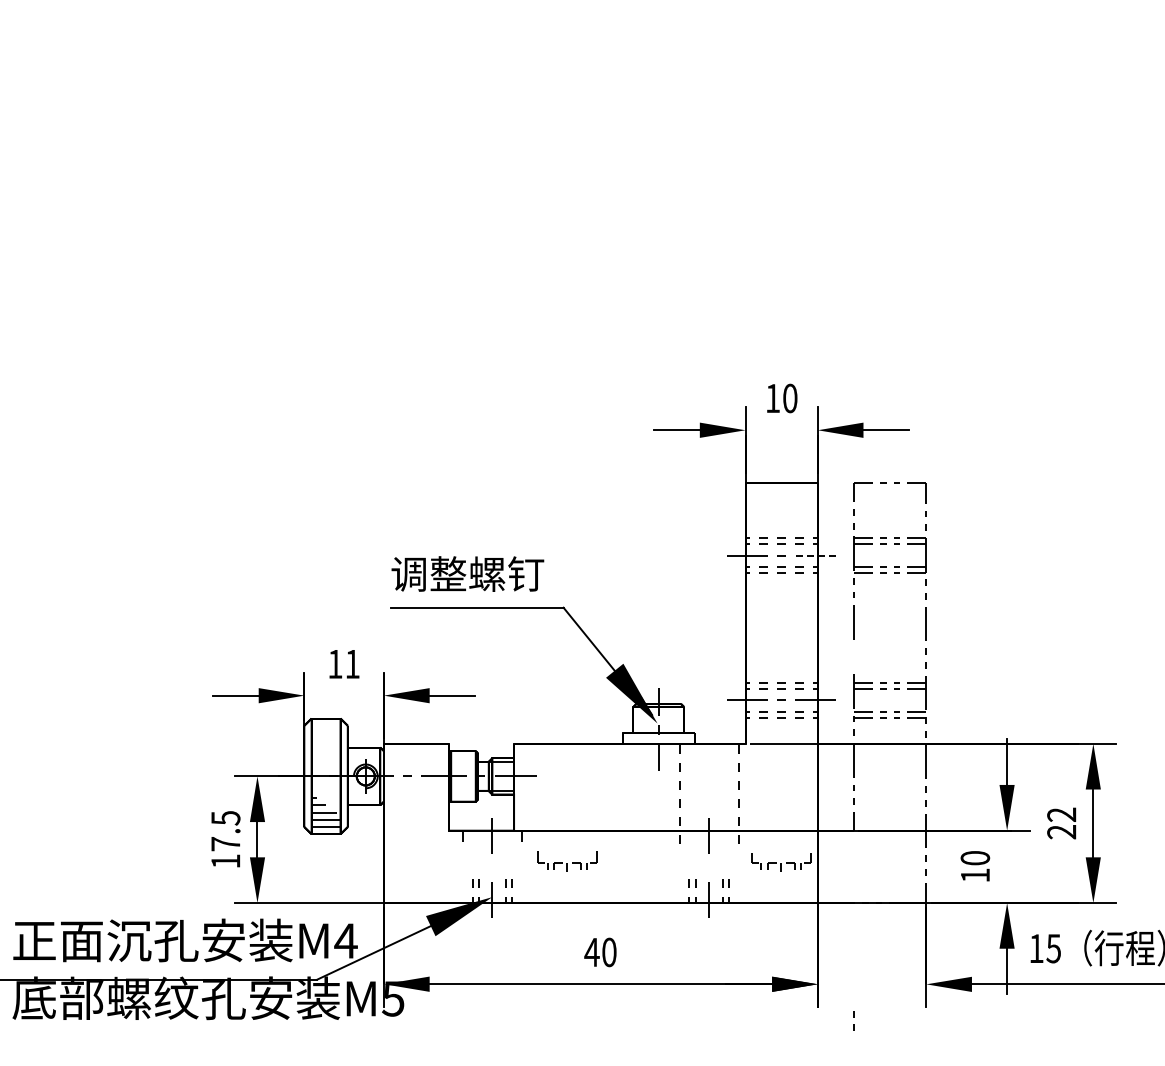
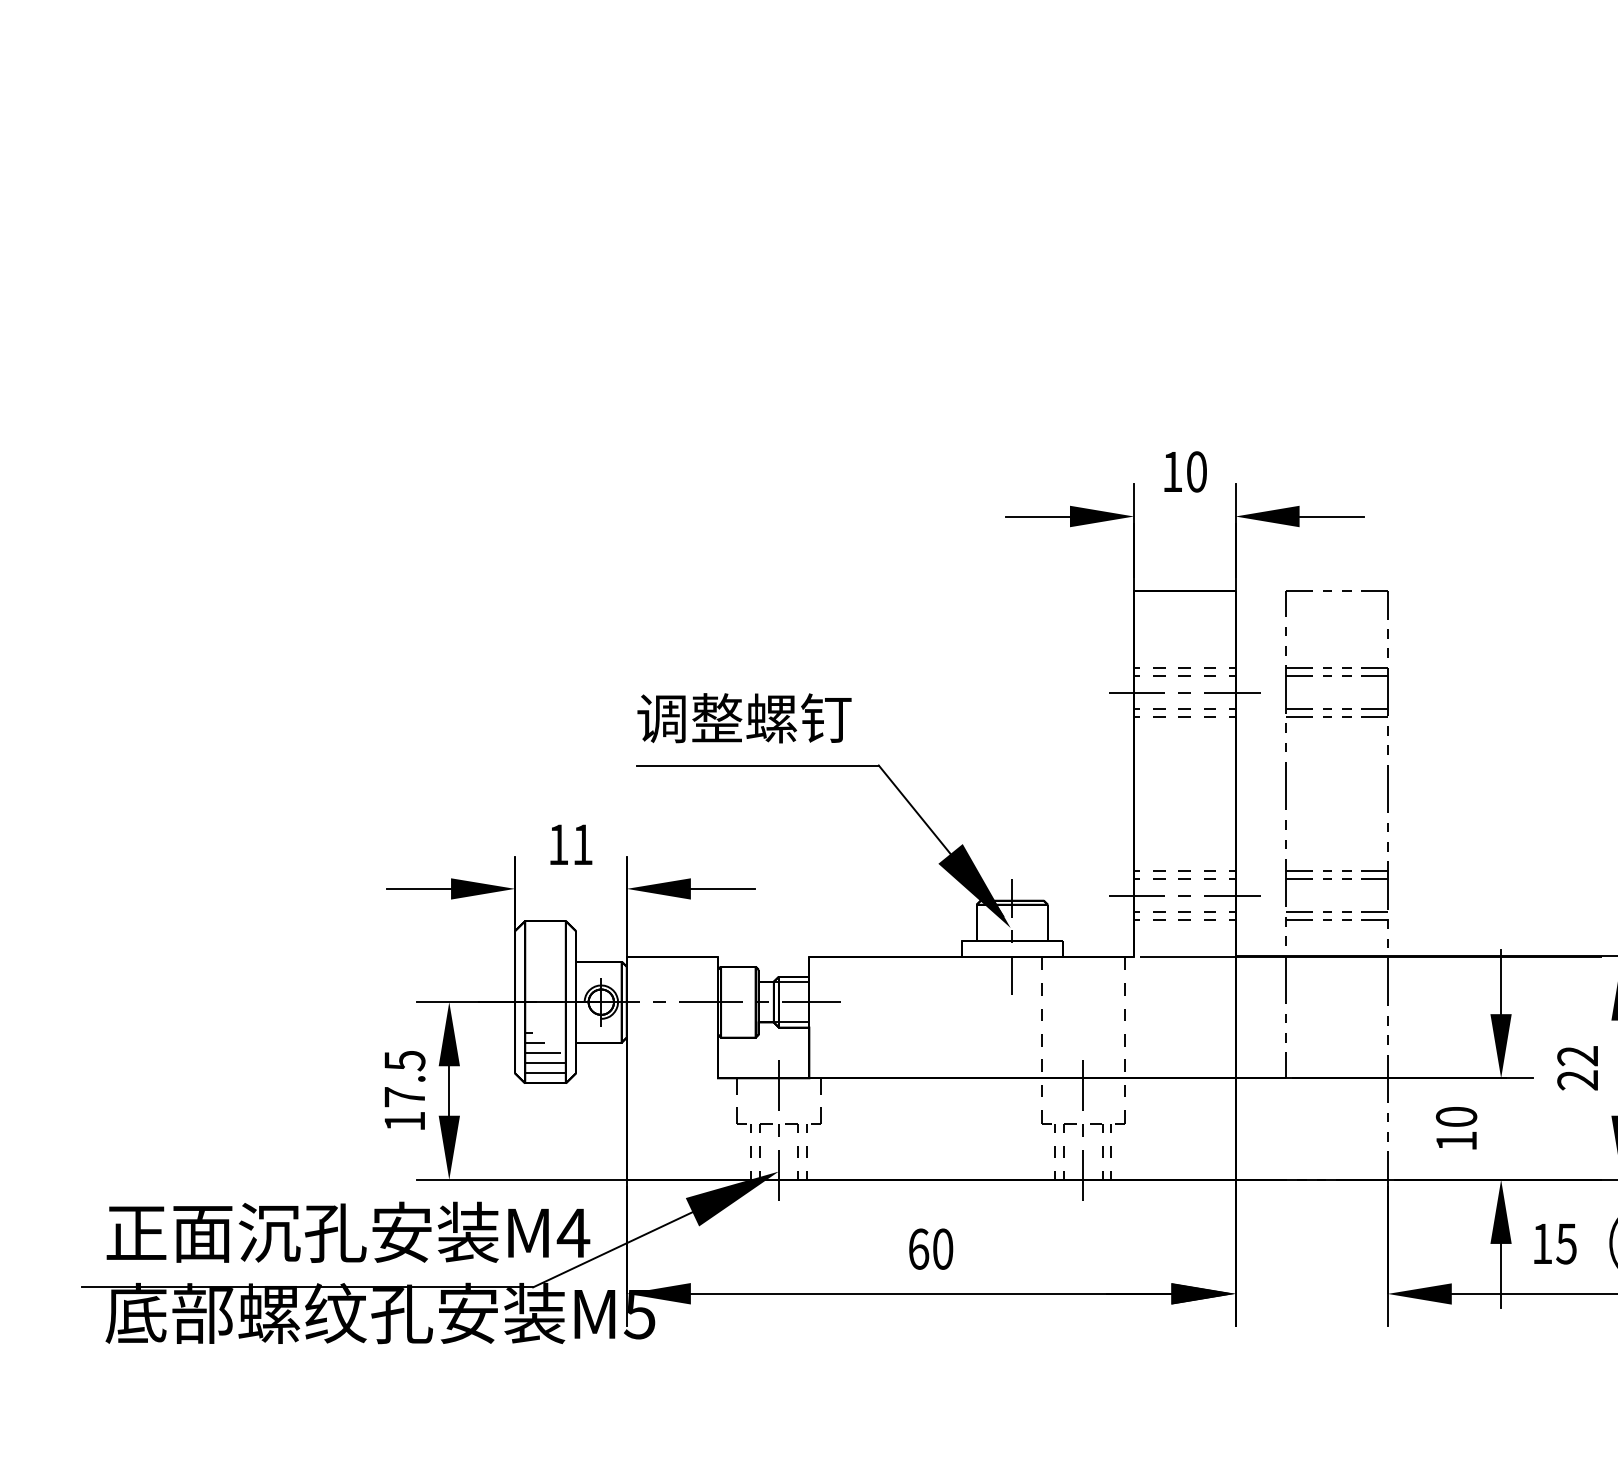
line: (815, 555) -> (1232, 692), dashed -> solid
part: (567, 861) -> (779, 1121), moved
part: (781, 862) -> (1083, 1122), moved
text: (591, 952) -> (917, 1249), 40 -> 60
line: (853, 1017) -> (1285, 829), moved

